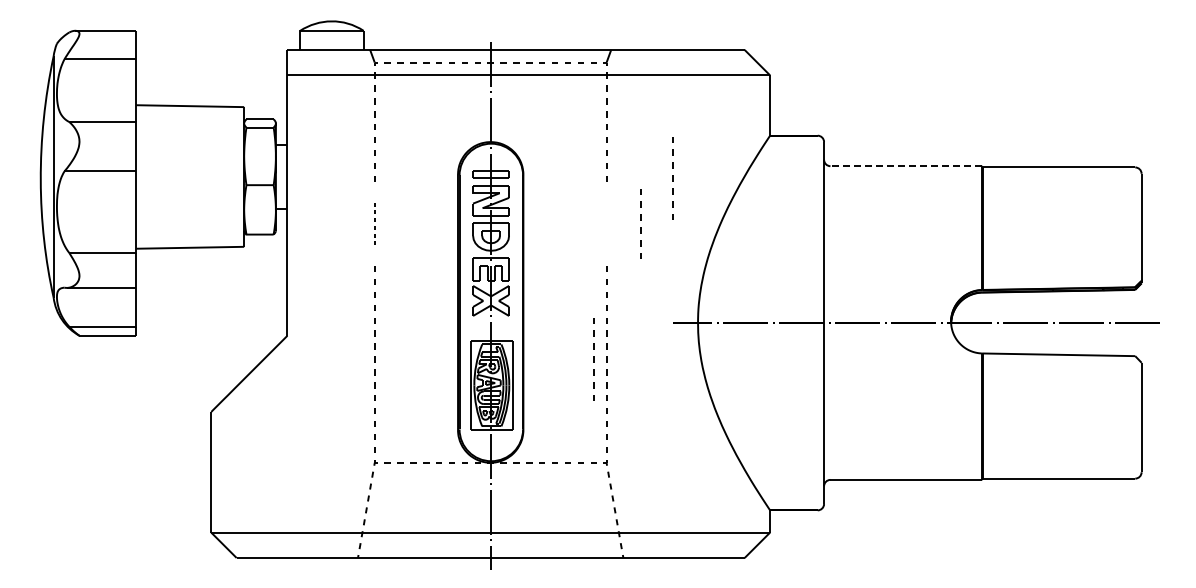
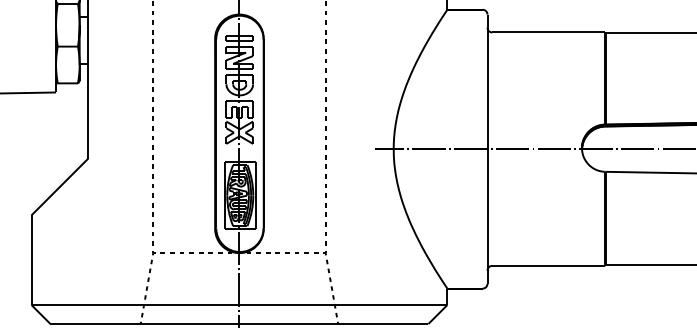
line: (906, 166) -> (548, 32), dashed -> solid
part: (672, 178) -> (374, 41), removed
part: (374, 223) -> (153, 75), size x1.67
part: (640, 223) -> (325, 75), moved
part: (593, 359) -> (315, 176), removed

